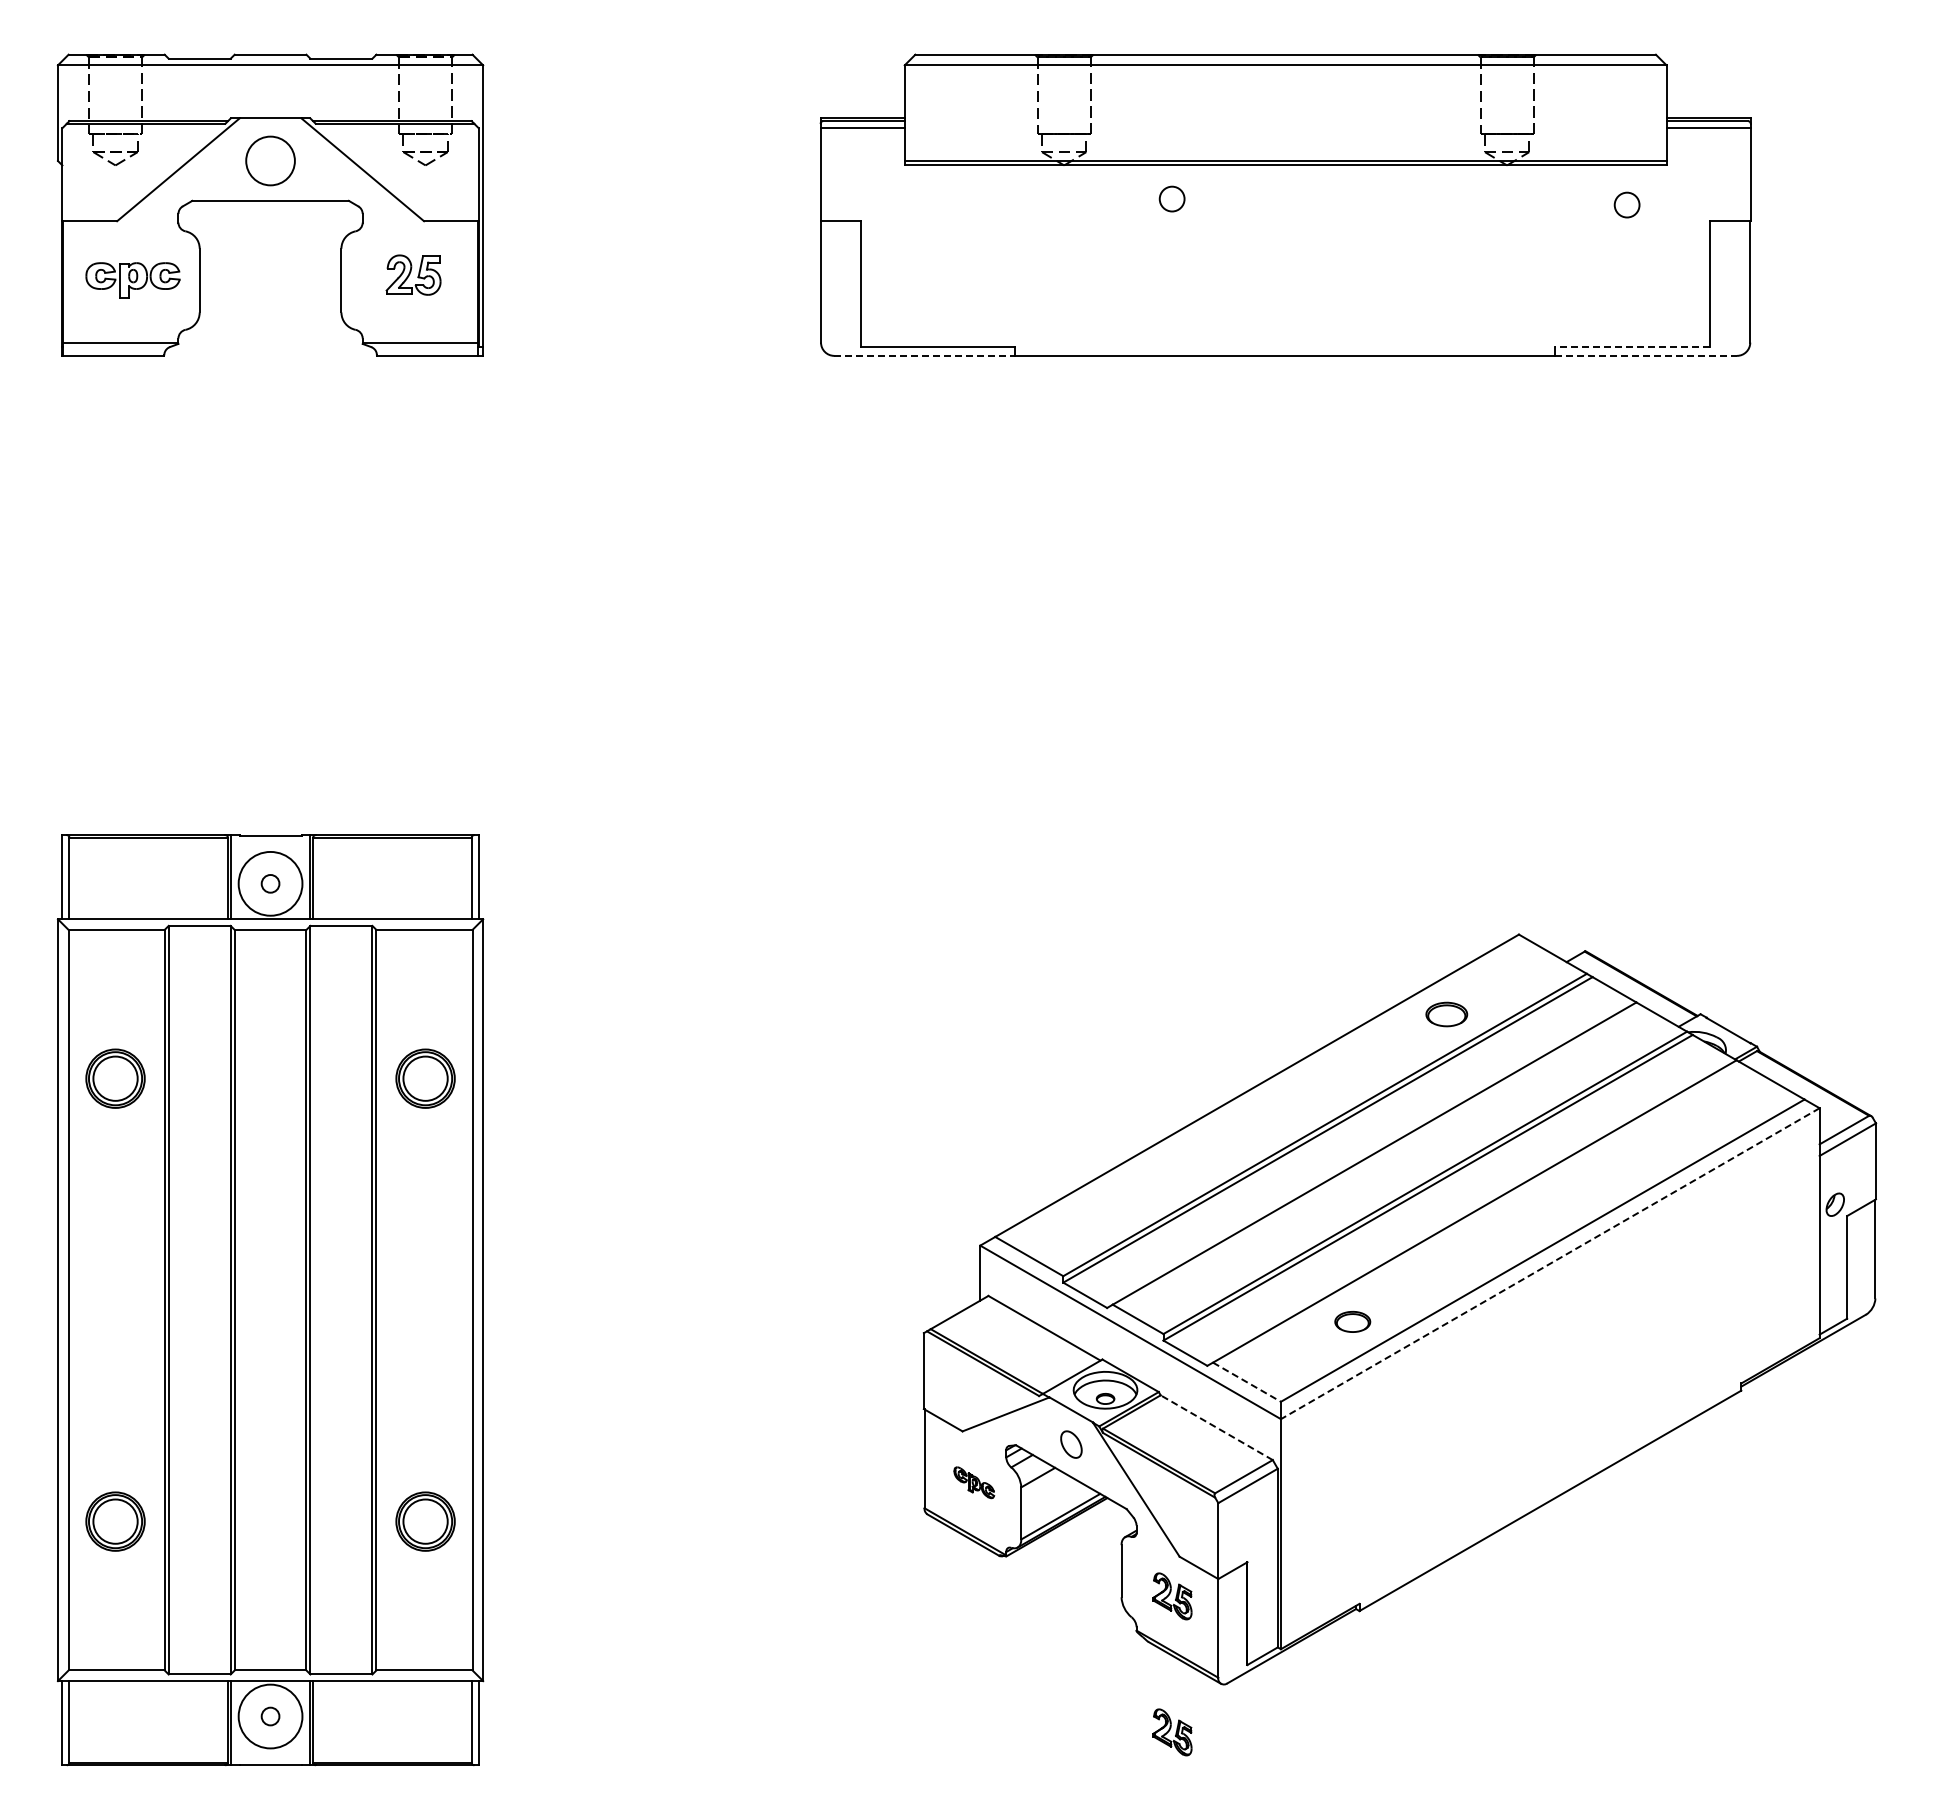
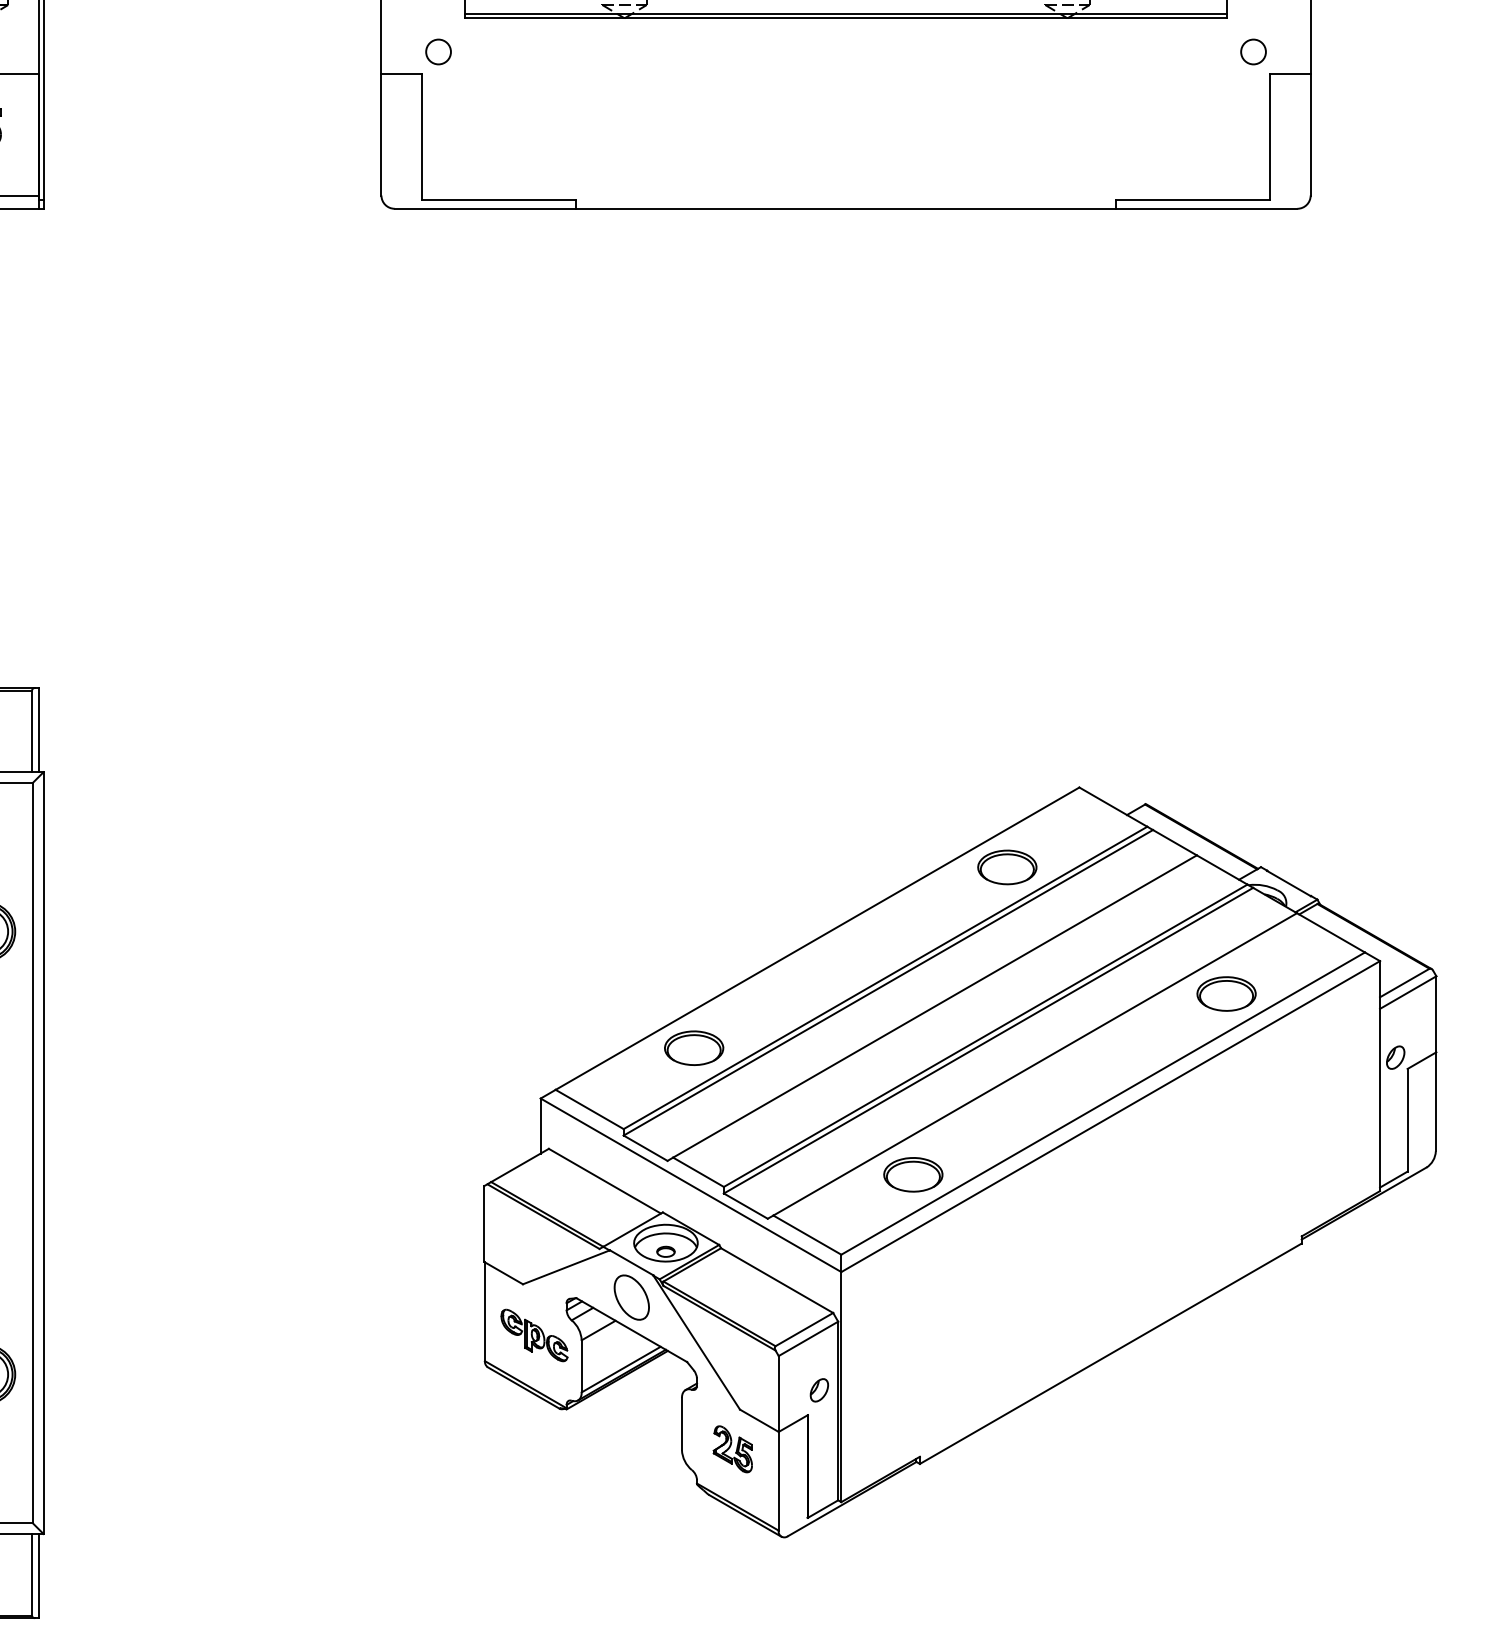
circle: (1171, 198) -> (437, 51), moved
circle: (1626, 204) -> (1252, 51), moved
line: (1631, 347) -> (1191, 200), dashed -> solid
line: (924, 355) -> (484, 208), dashed -> solid
line: (1646, 355) -> (1206, 208), dashed -> solid
part: (1446, 1014) -> (1006, 867), size x1.43
part: (1666, 1140) -> (1226, 993), added
part: (1133, 1195) -> (693, 1048), added
line: (1550, 1263) -> (1110, 1116), dashed -> solid
part: (1352, 1321) -> (912, 1174), size x1.67
line: (1247, 1382) -> (807, 1235), dashed -> solid
line: (1216, 1427) -> (776, 1280), dashed -> solid
part: (1071, 1444) -> (631, 1297), size x1.67
part: (974, 1482) -> (534, 1335), size x1.67
part: (1258, 1537) -> (818, 1390), added
part: (1172, 1732) -> (732, 1585), removed

